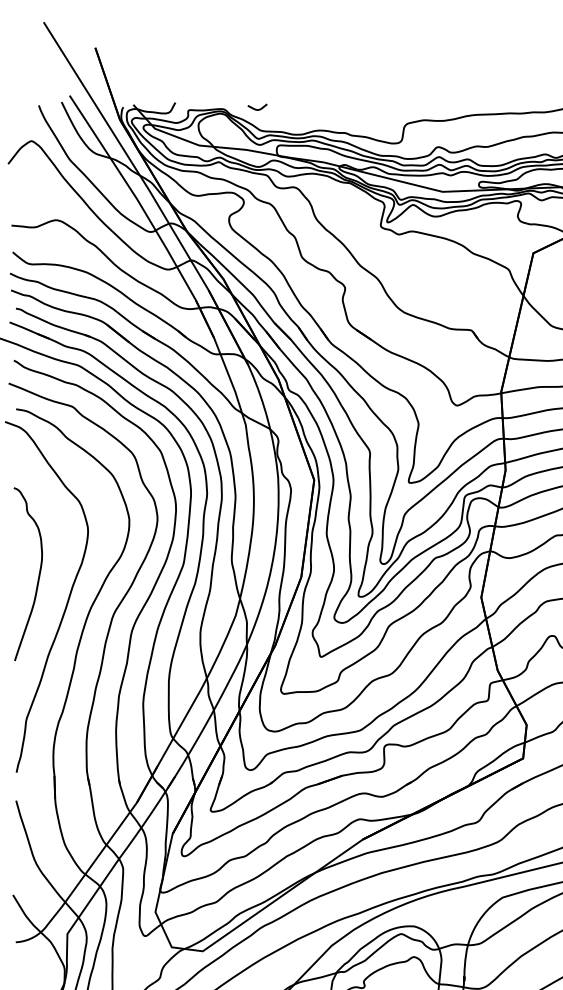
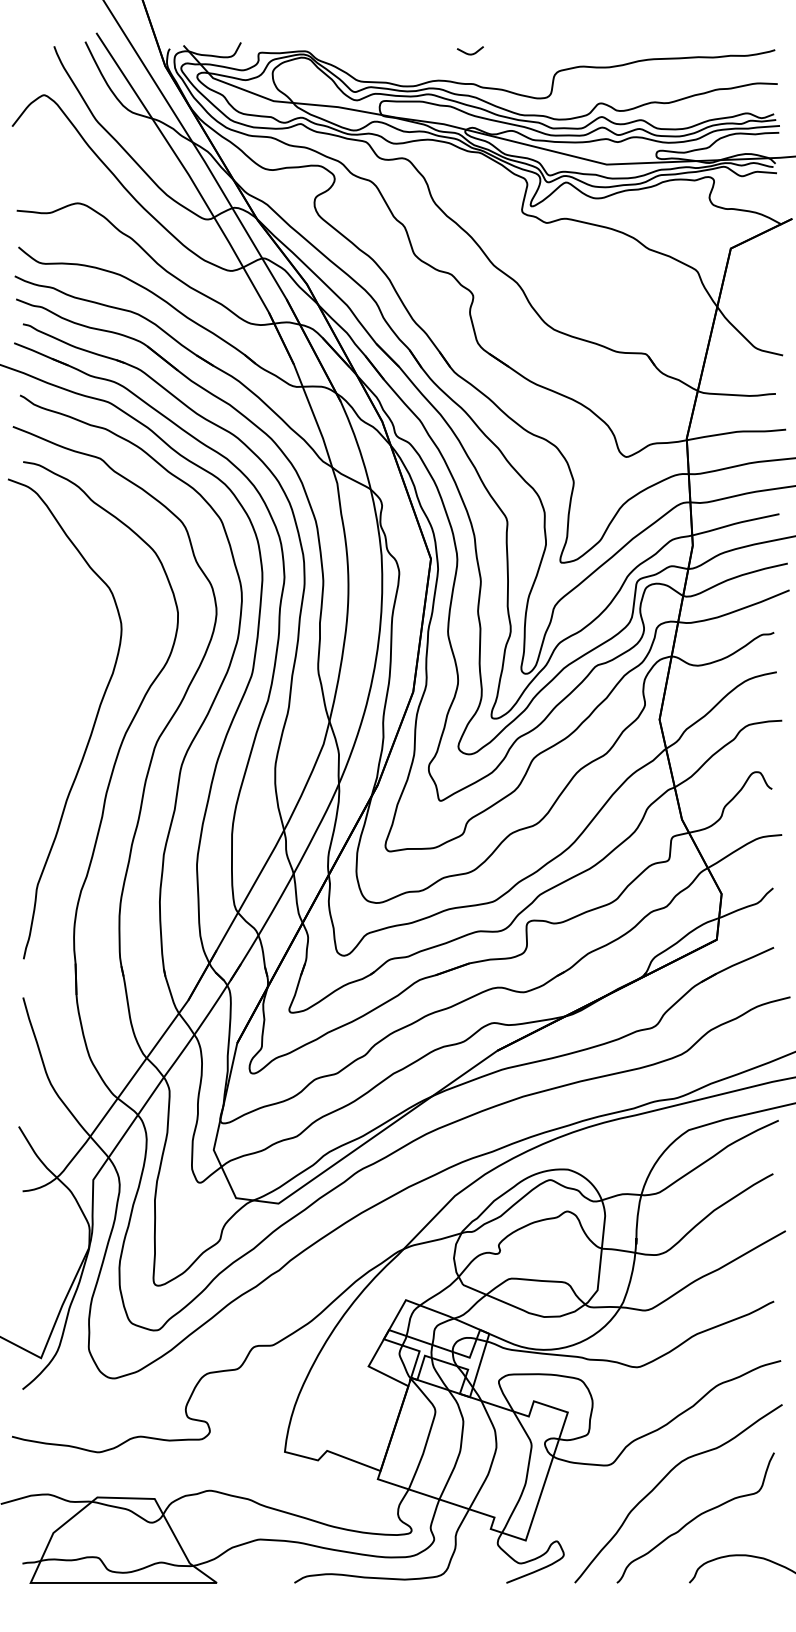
curve: (257, 109) -> (470, 53), moved
curve: (38, 576) -> (53, 691), removed

